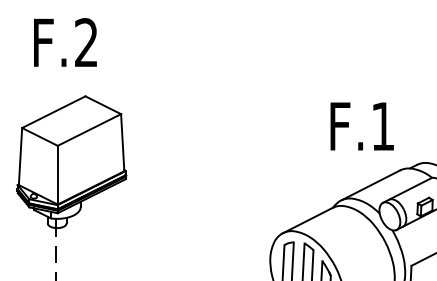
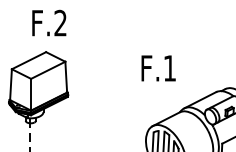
text: (65, 41) -> (49, 22), moved
text: (361, 126) -> (158, 68), moved

